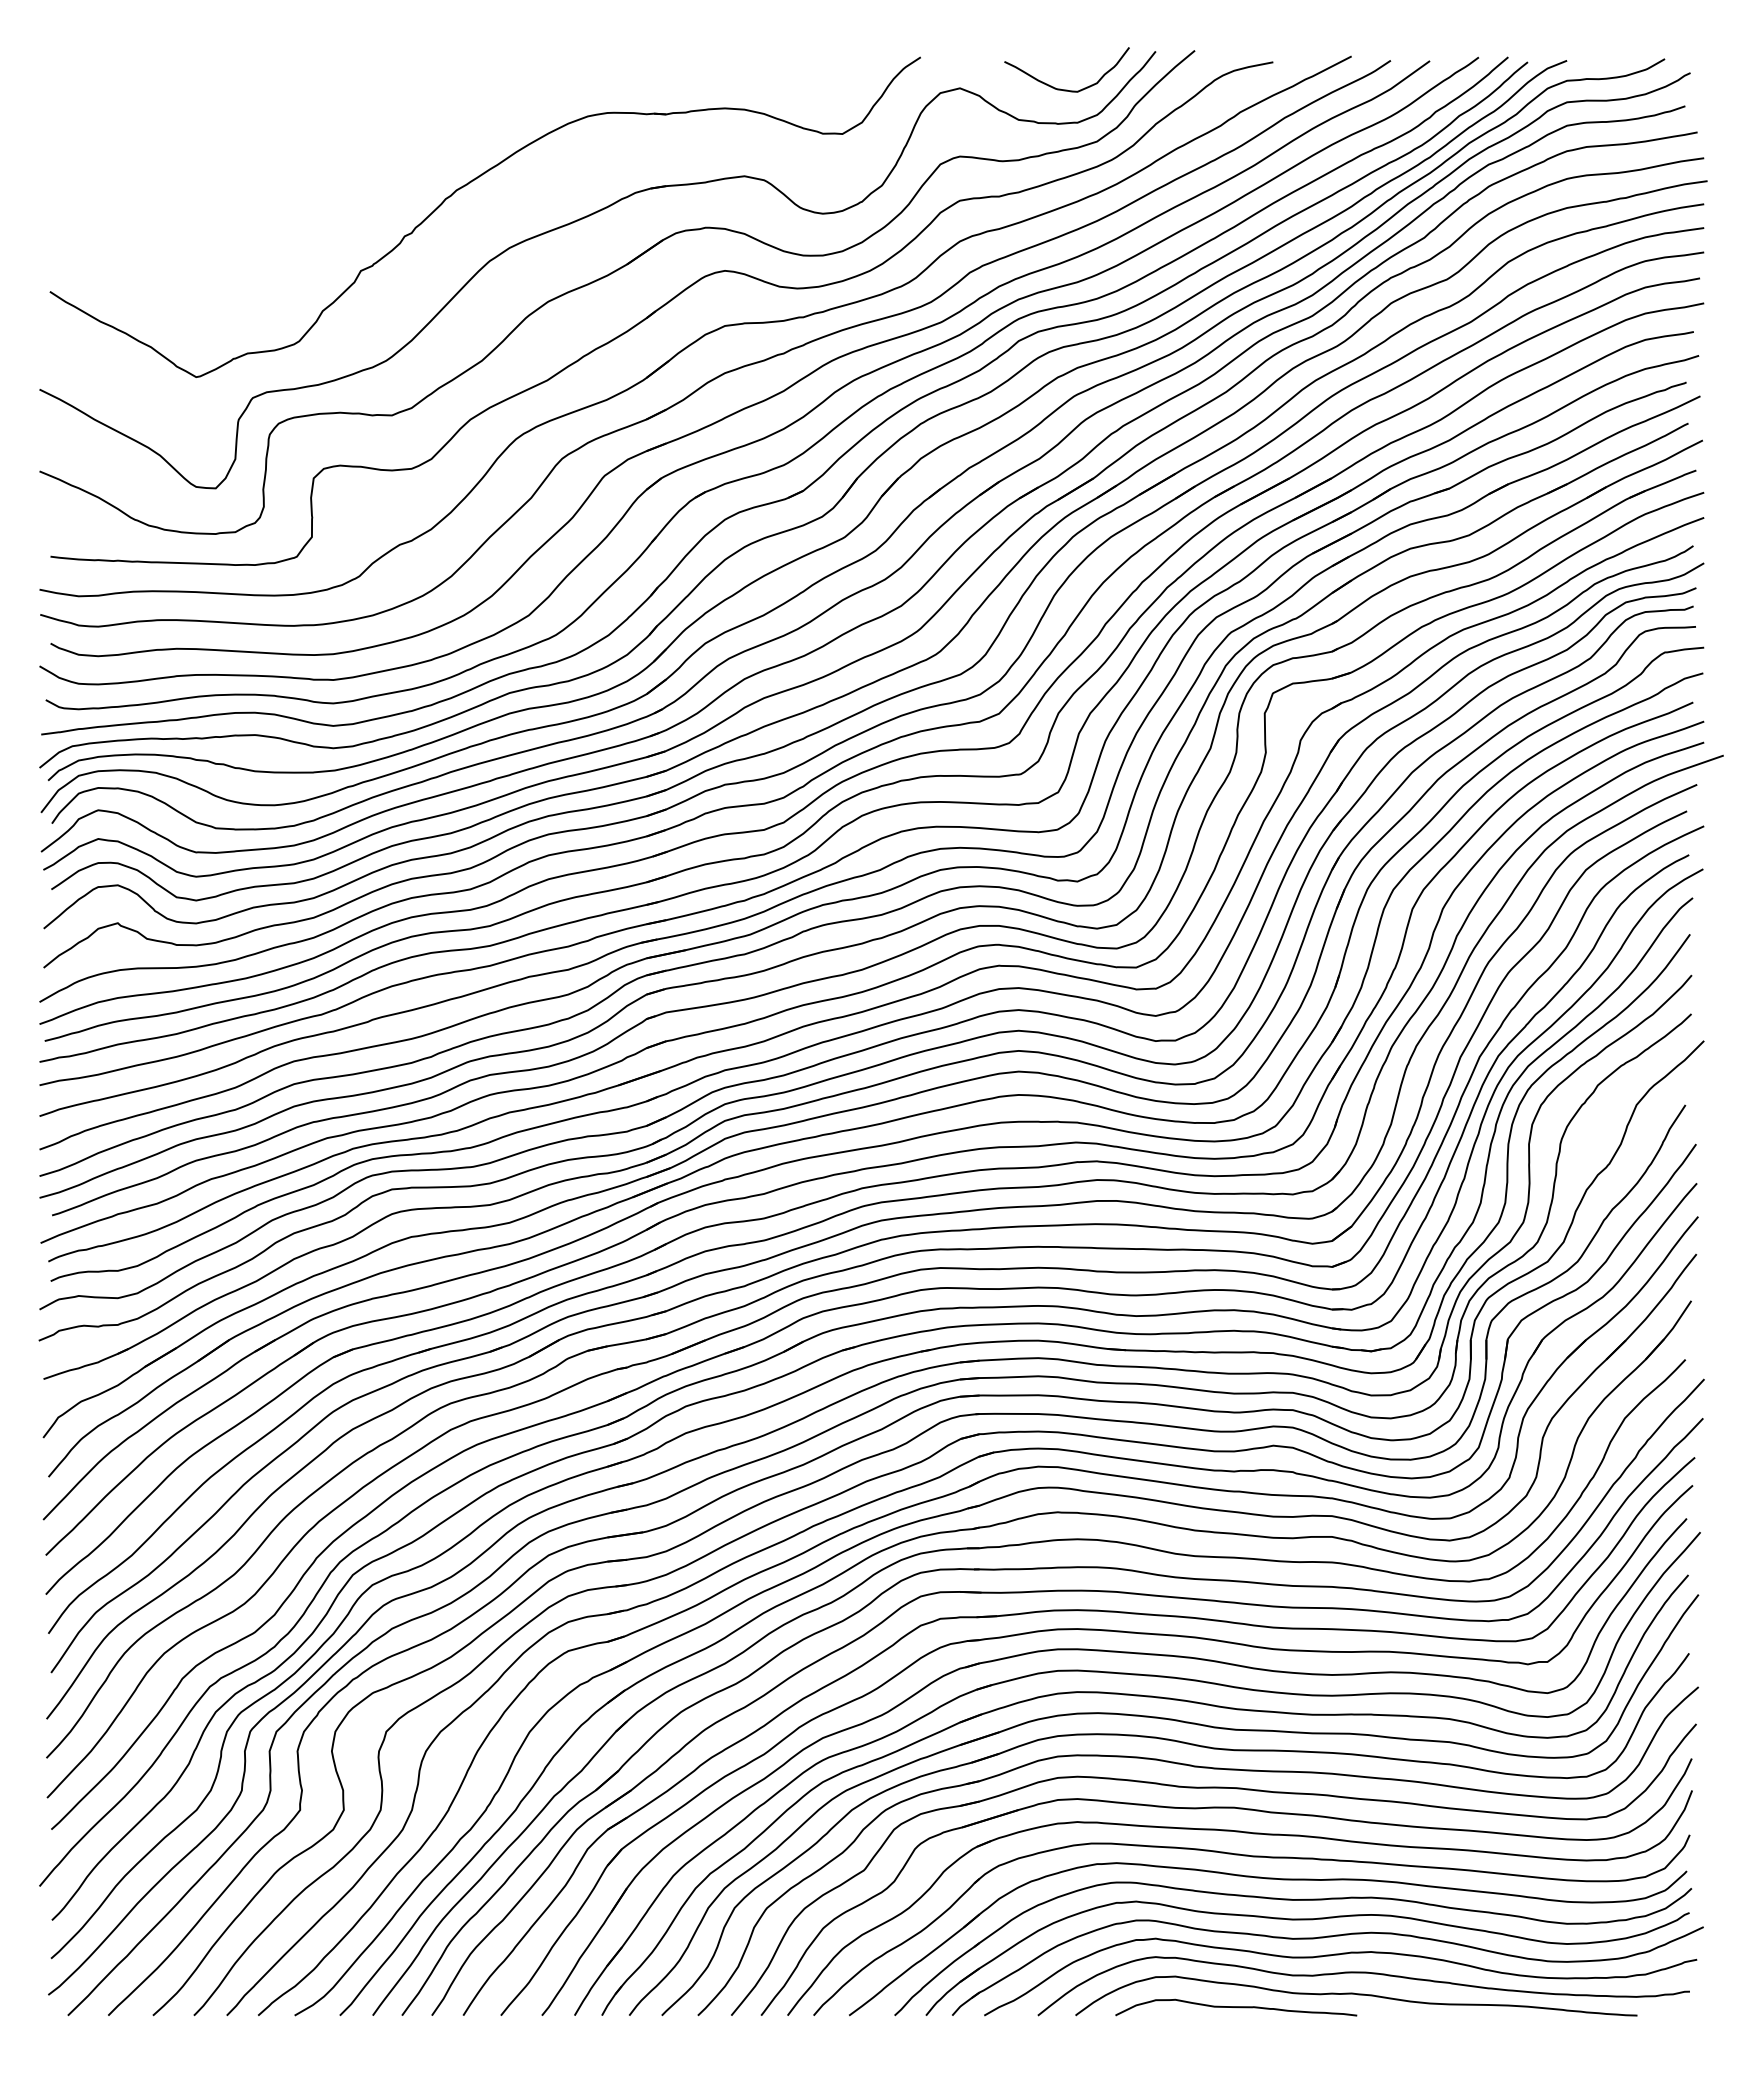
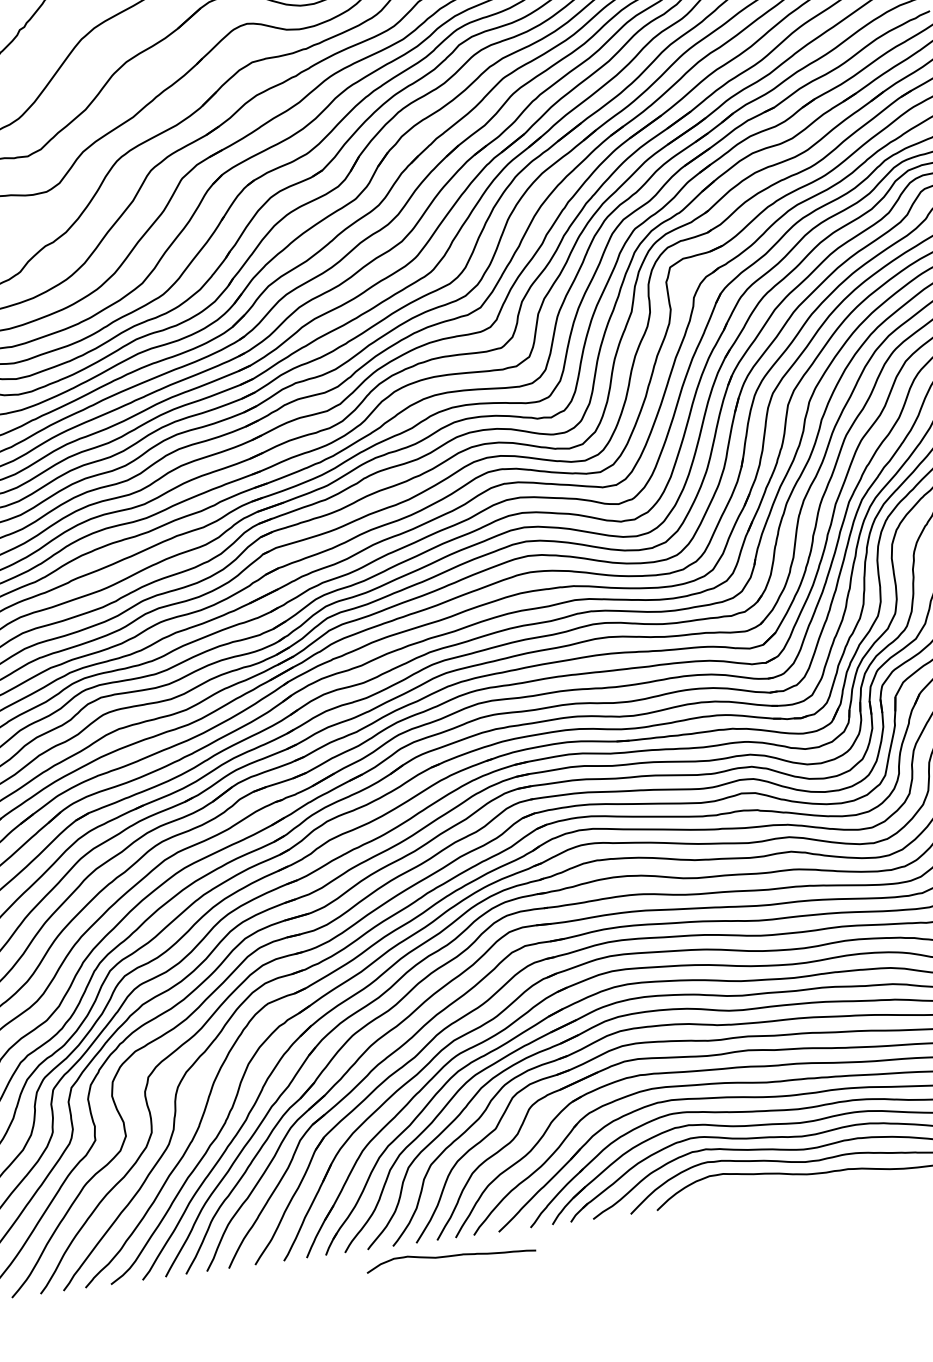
curve: (1236, 2007) -> (451, 1256), moved

